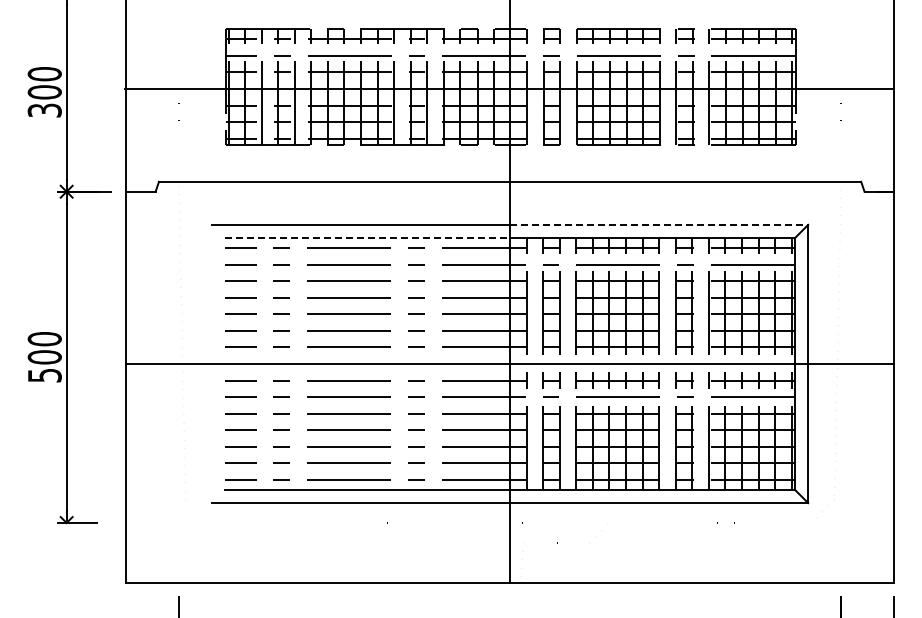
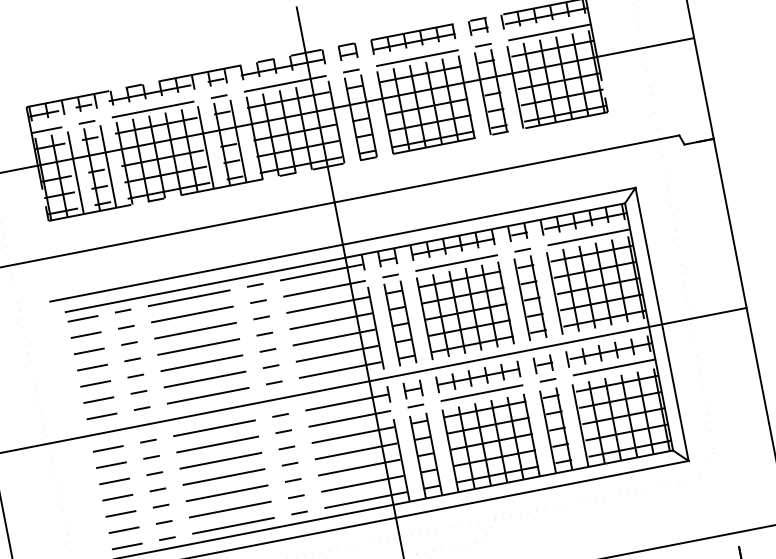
line: (659, 224) -> (489, 215), dashed -> solid
line: (368, 238) -> (206, 285), dashed -> solid

